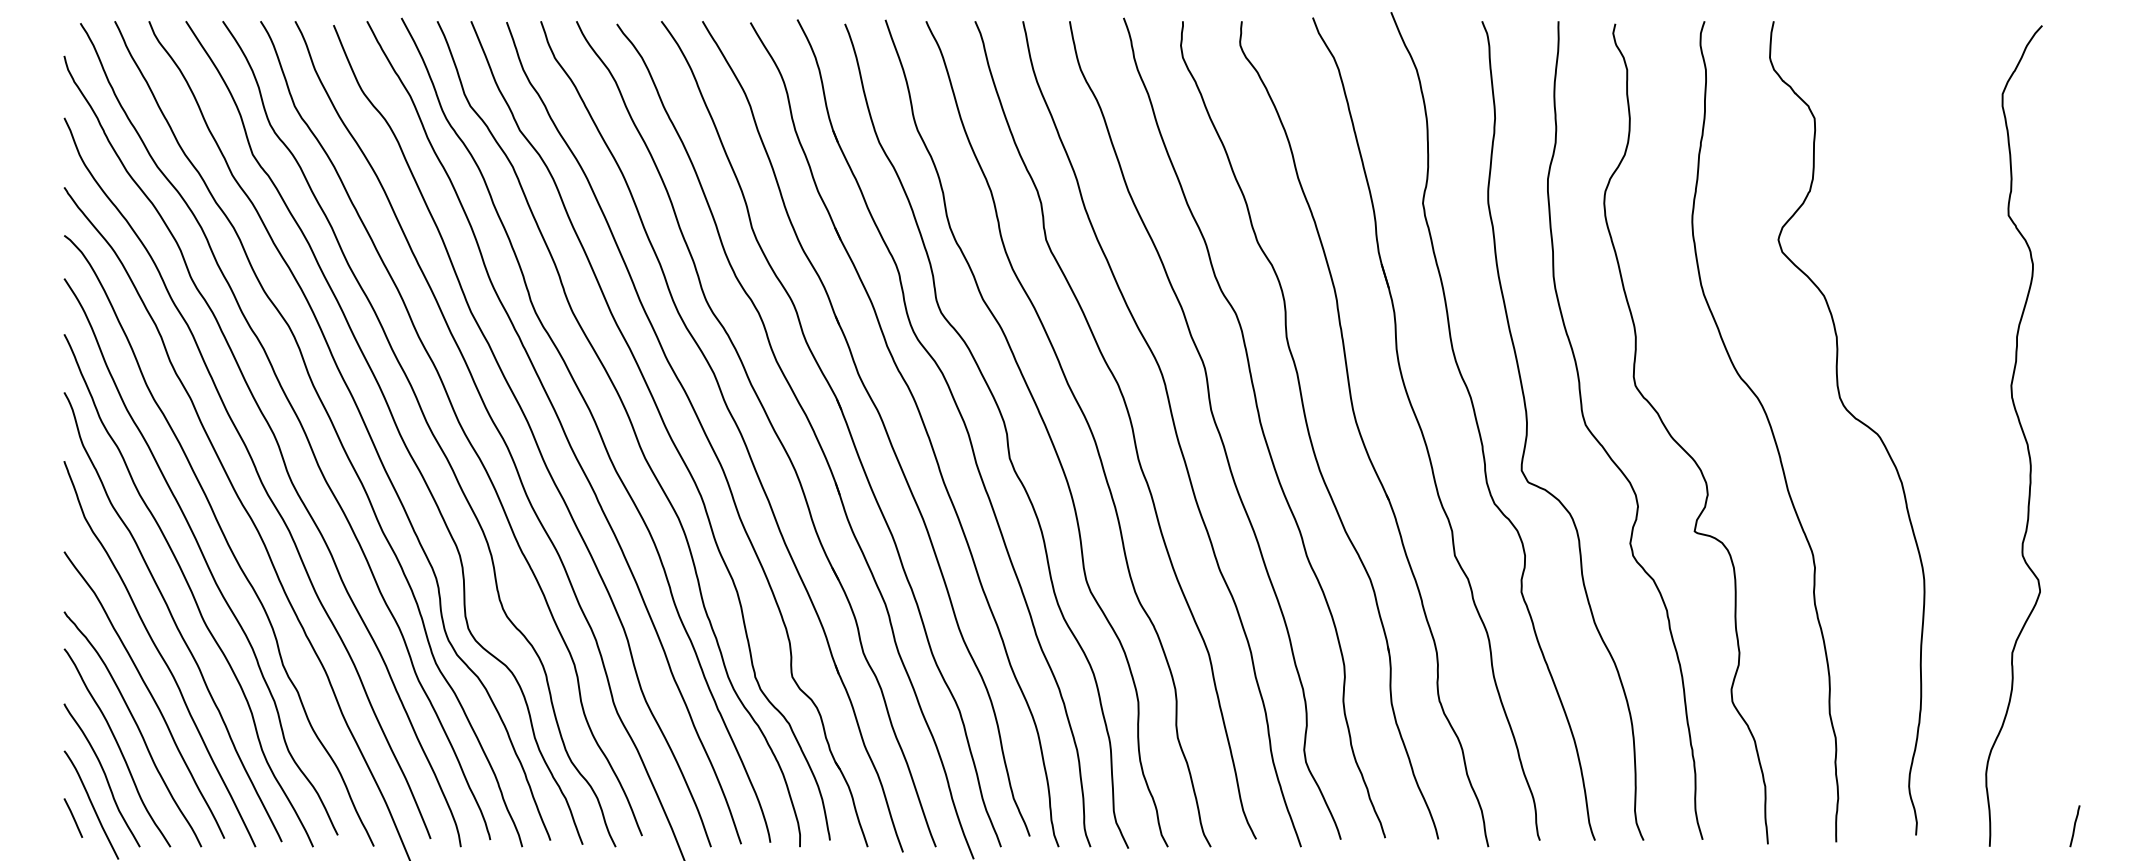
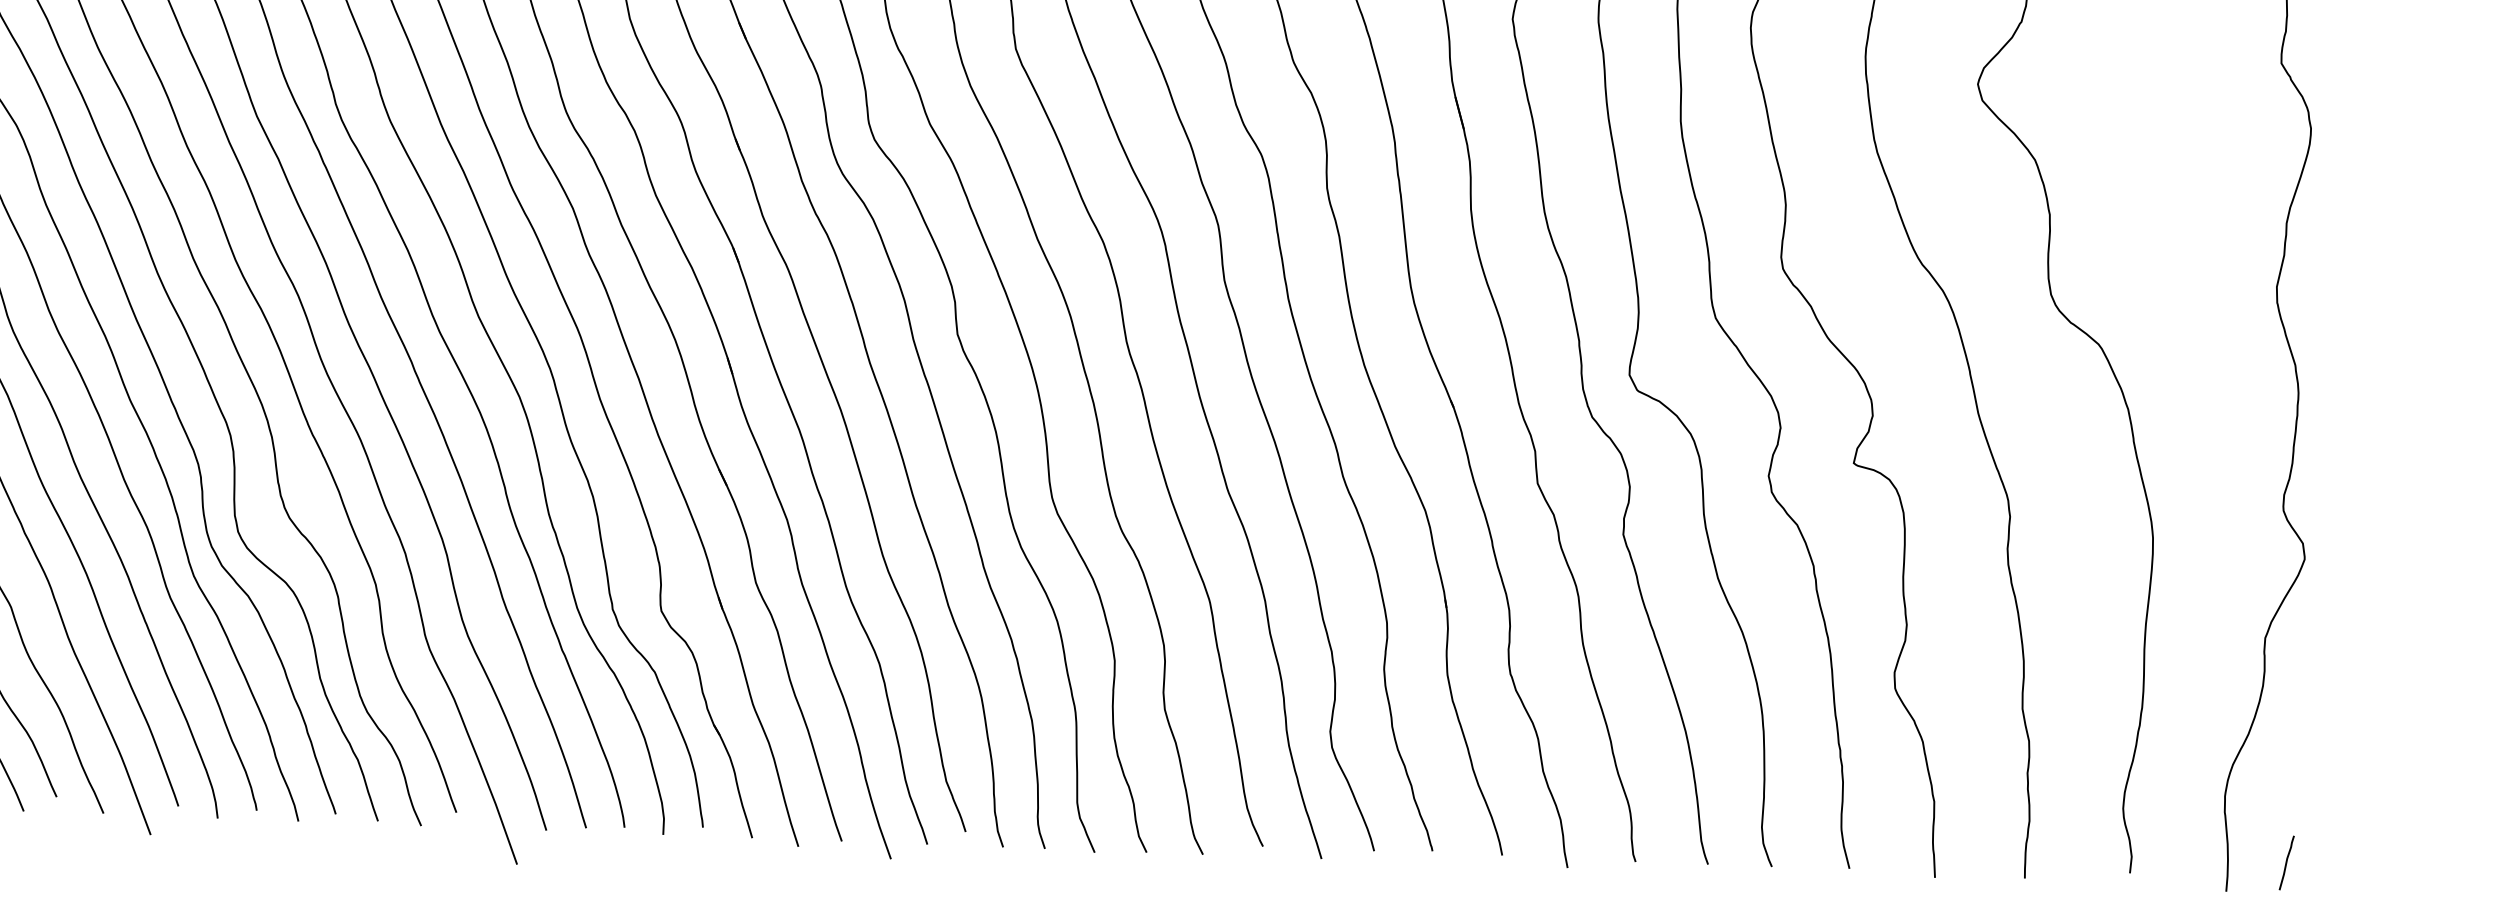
line: (2074, 826) -> (2286, 863), moved

